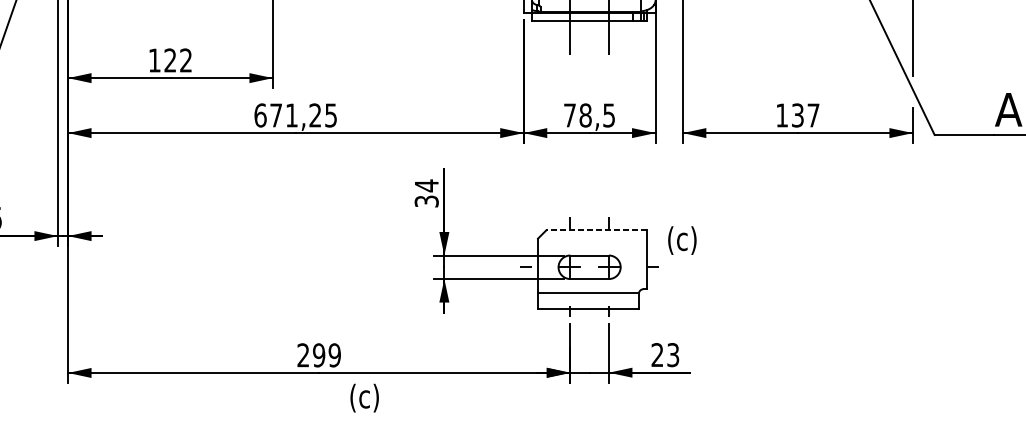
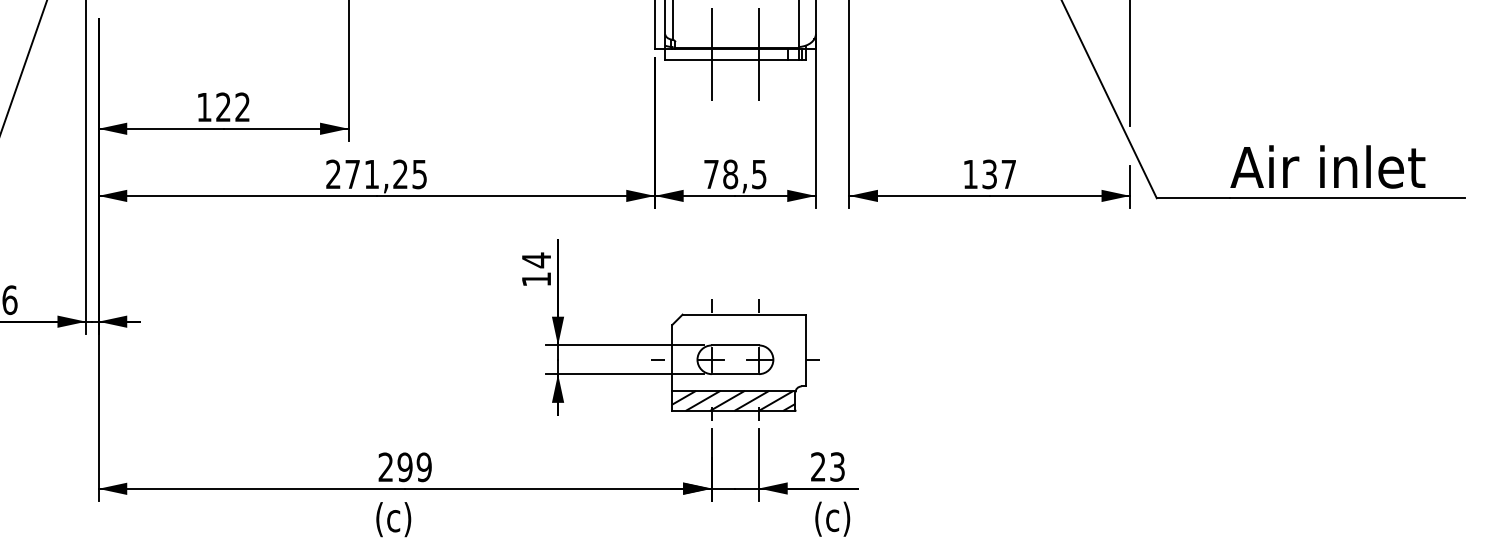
text: (260, 115) -> (333, 174), 671,25 -> 271,25
text: (426, 201) -> (536, 279), 34 -> 14
line: (597, 230) -> (744, 314), dashed -> solid
text: (682, 240) -> (832, 518), moved
hatch: (588, 300) -> (733, 400), added
text: (364, 398) -> (393, 519), moved

